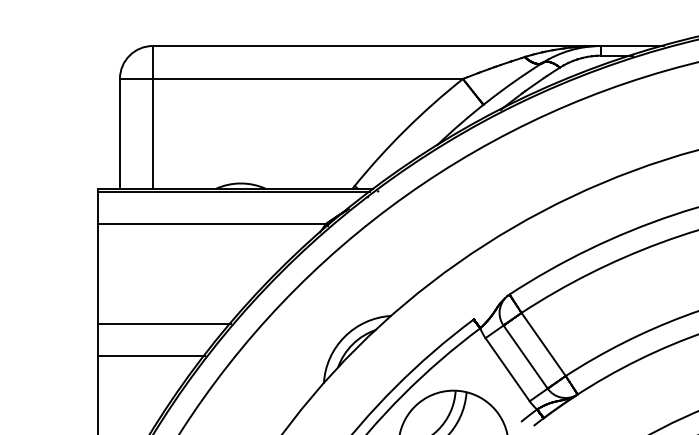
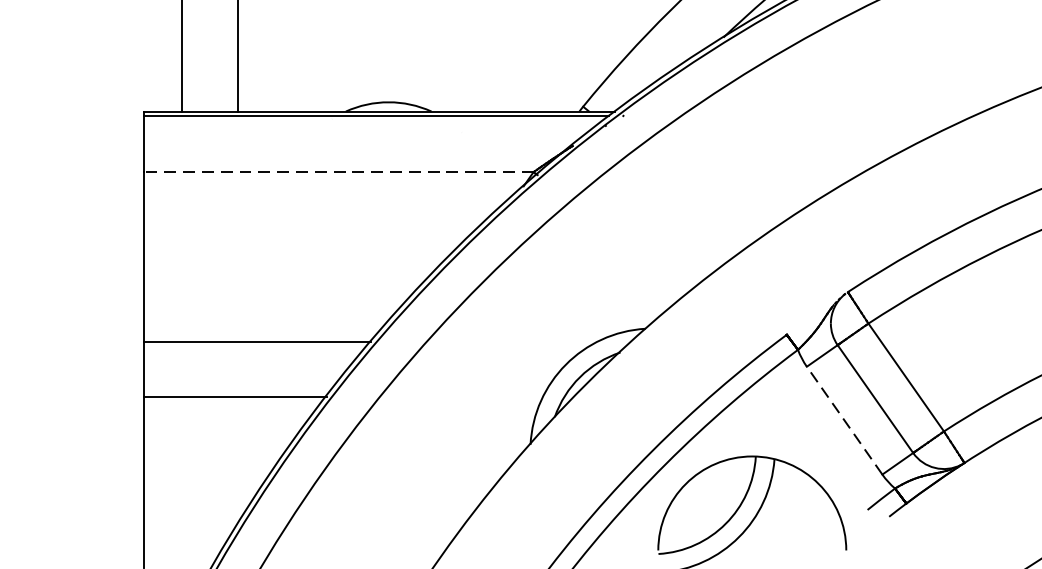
line: (211, 224) -> (338, 172), solid -> dashed
line: (507, 369) -> (844, 420), solid -> dashed

